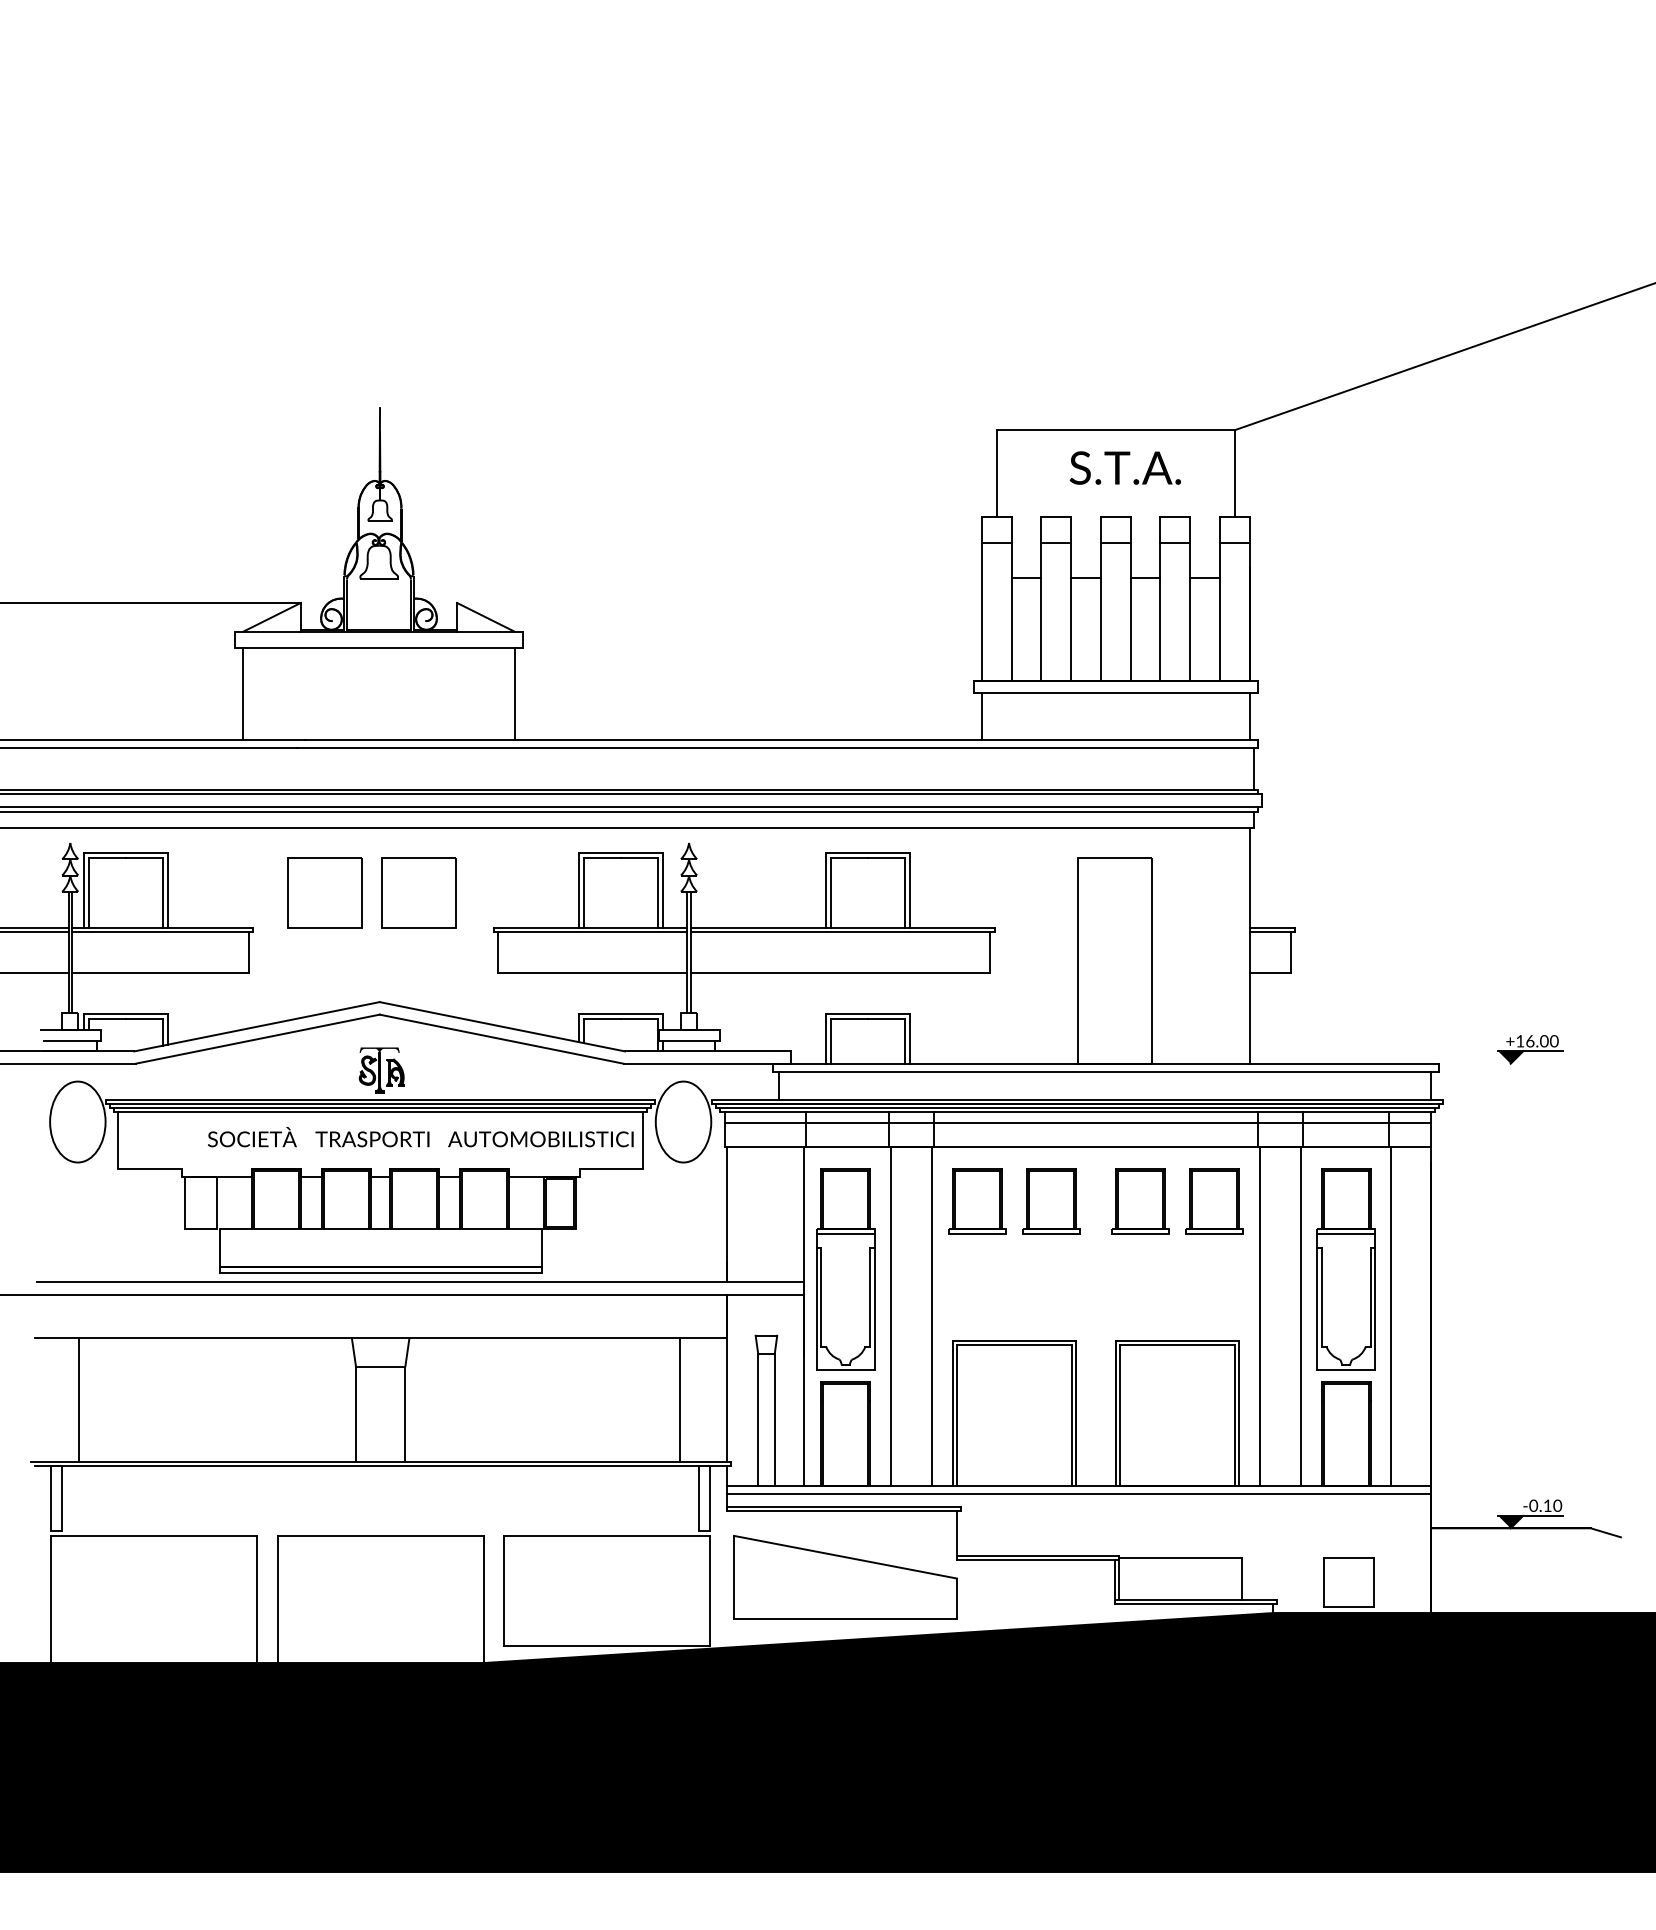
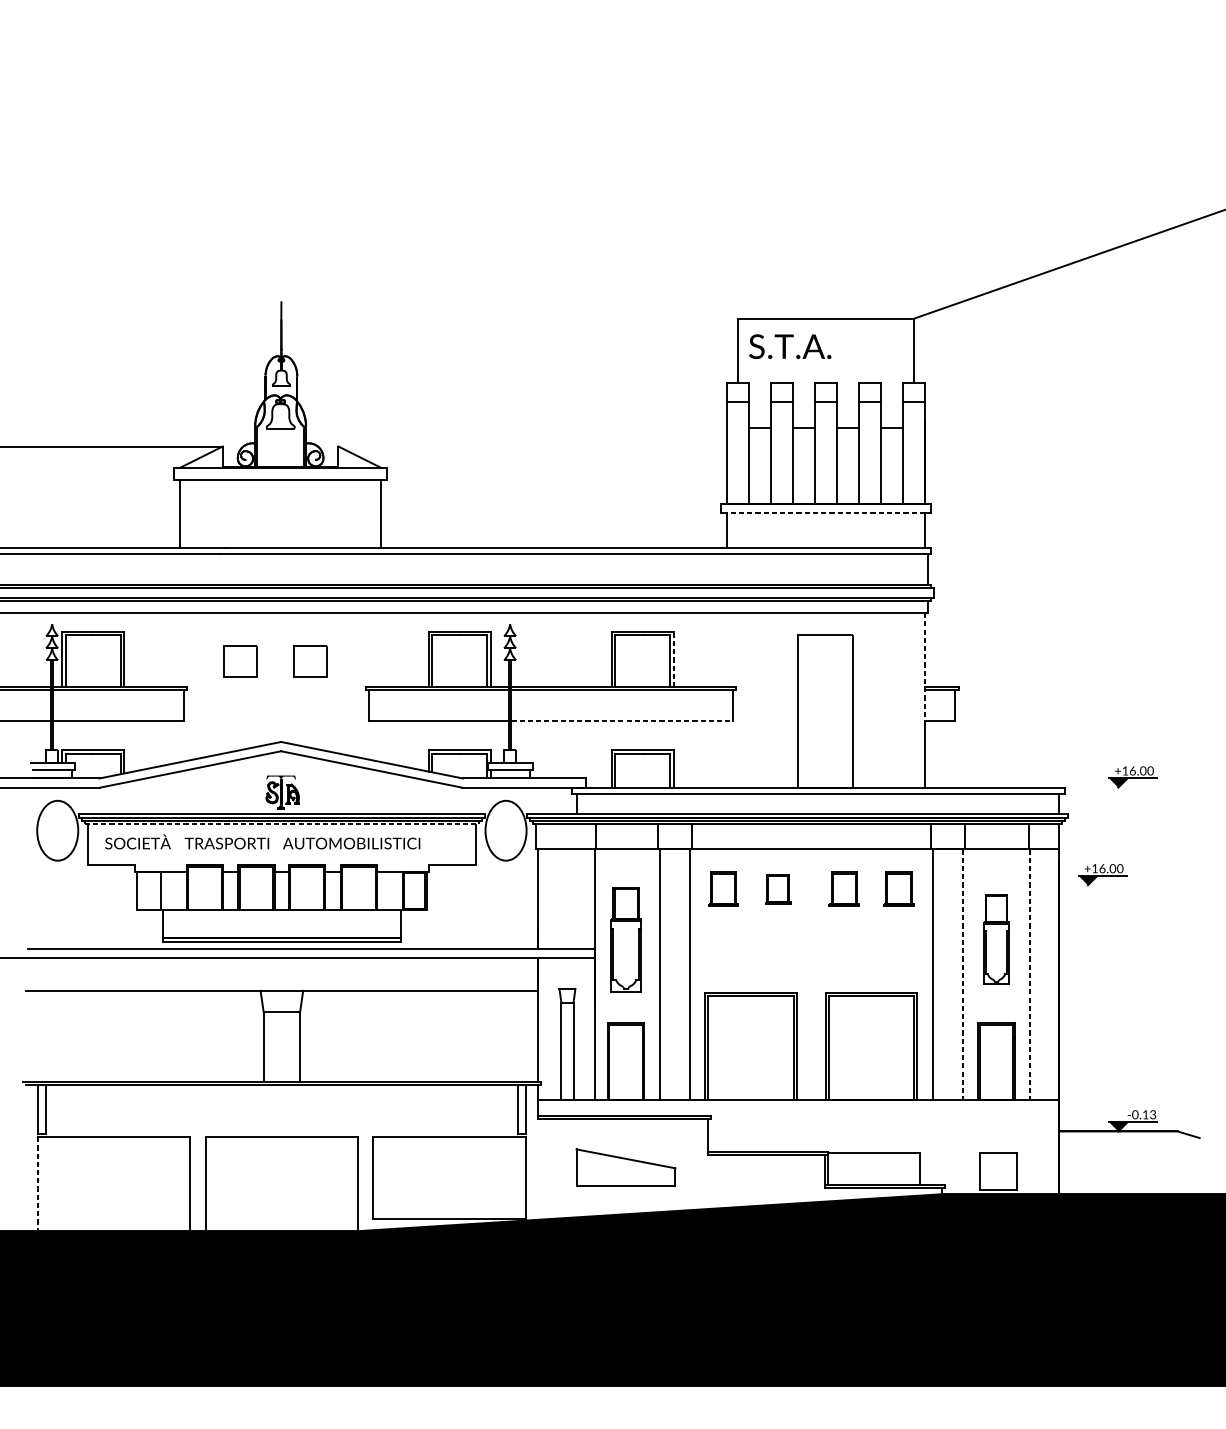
text: (1124, 467) -> (789, 346), moved
line: (1115, 693) -> (825, 513), solid -> dashed
line: (909, 890) -> (673, 659), solid -> dashed
part: (324, 892) -> (240, 660), size x0.6
part: (418, 892) -> (309, 660), size x0.6
line: (1249, 900) -> (924, 666), solid -> dashed
line: (840, 973) -> (622, 720), solid -> dashed
line: (381, 1112) -> (282, 823), solid -> dashed
line: (1077, 1122) -> (797, 831), removed
text: (420, 1137) -> (262, 842), moved
part: (1489, 1181) -> (1102, 874), added
part: (977, 1201) -> (723, 889), size x0.7
part: (1051, 1201) -> (778, 889), size x0.6
part: (1140, 1201) -> (844, 889), size x0.7
part: (1214, 1201) -> (899, 889), size x0.7
part: (845, 1269) -> (625, 939), size x0.7
part: (1345, 1269) -> (996, 939), size x0.6
line: (1300, 1317) -> (962, 975), solid -> dashed
line: (1391, 1317) -> (1030, 975), solid -> dashed
line: (78, 1399) -> (58, 1036), removed
line: (680, 1399) -> (503, 1036), removed
line: (1078, 1494) -> (798, 1106), removed
text: (1557, 1505) -> (1152, 1114), -0.10 -> -0.13
part: (845, 1577) -> (625, 1167), size x0.6
line: (51, 1599) -> (38, 1184), solid -> dashed

